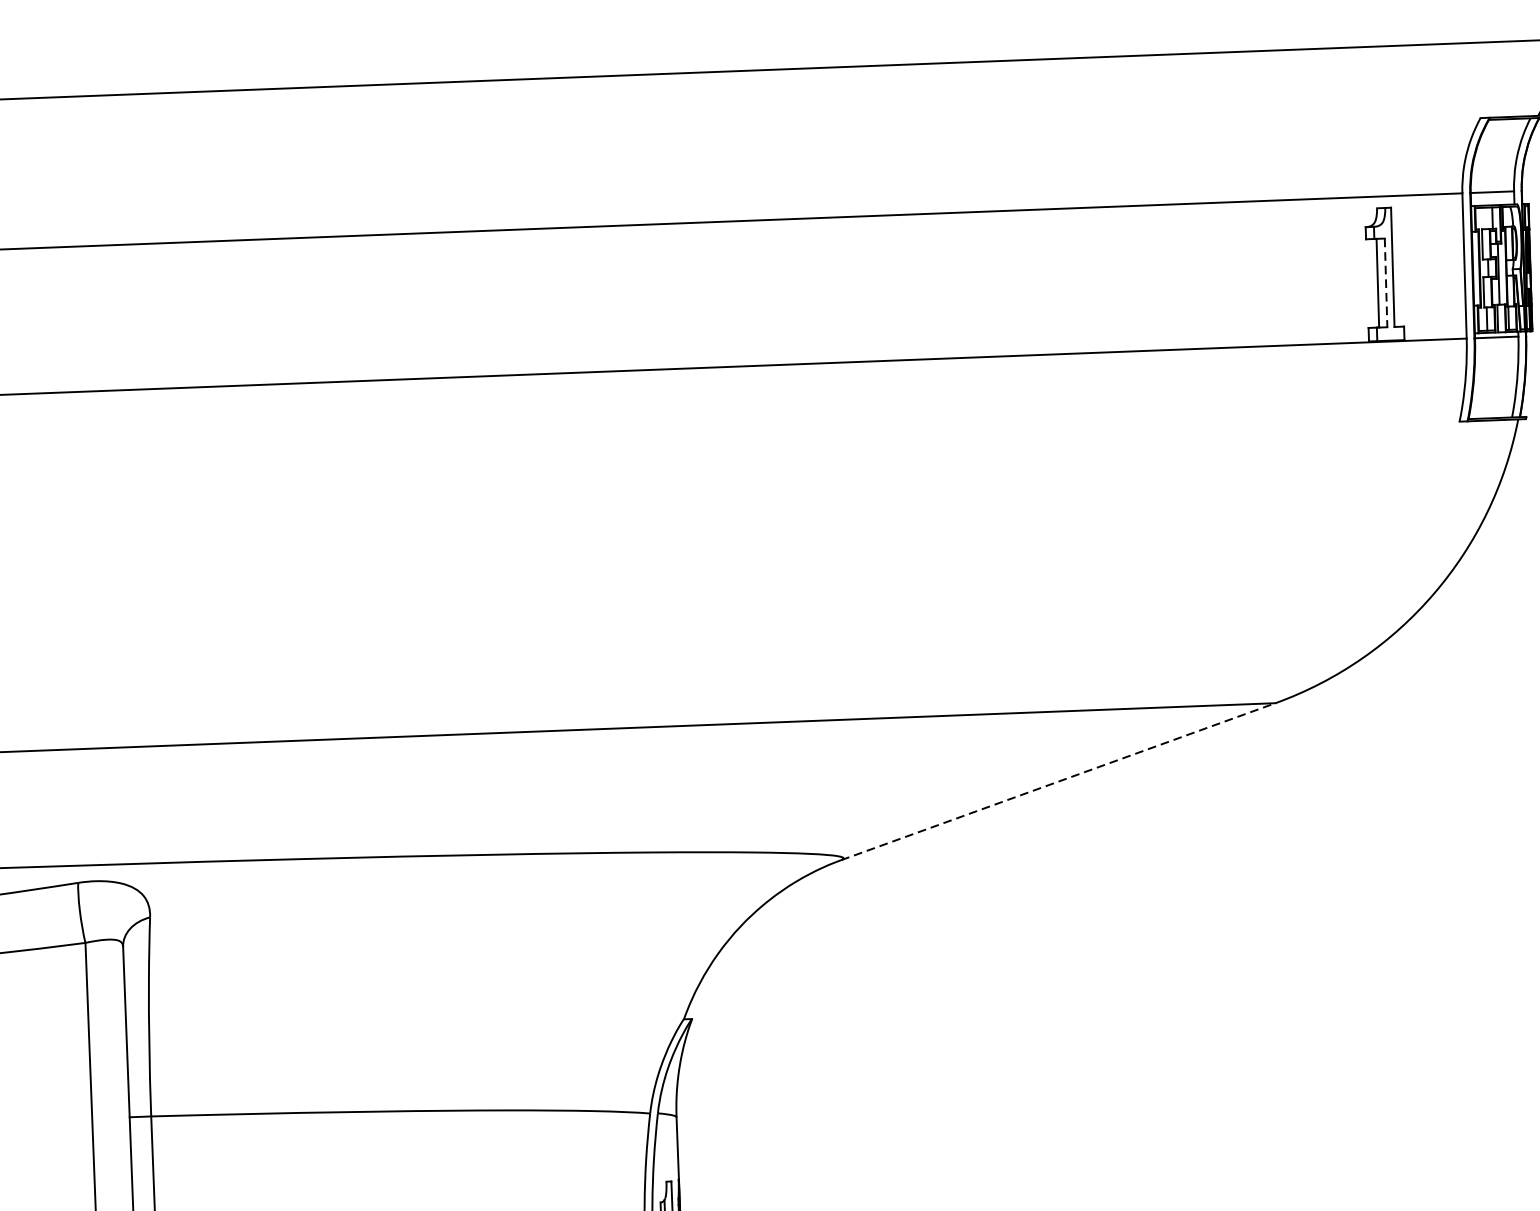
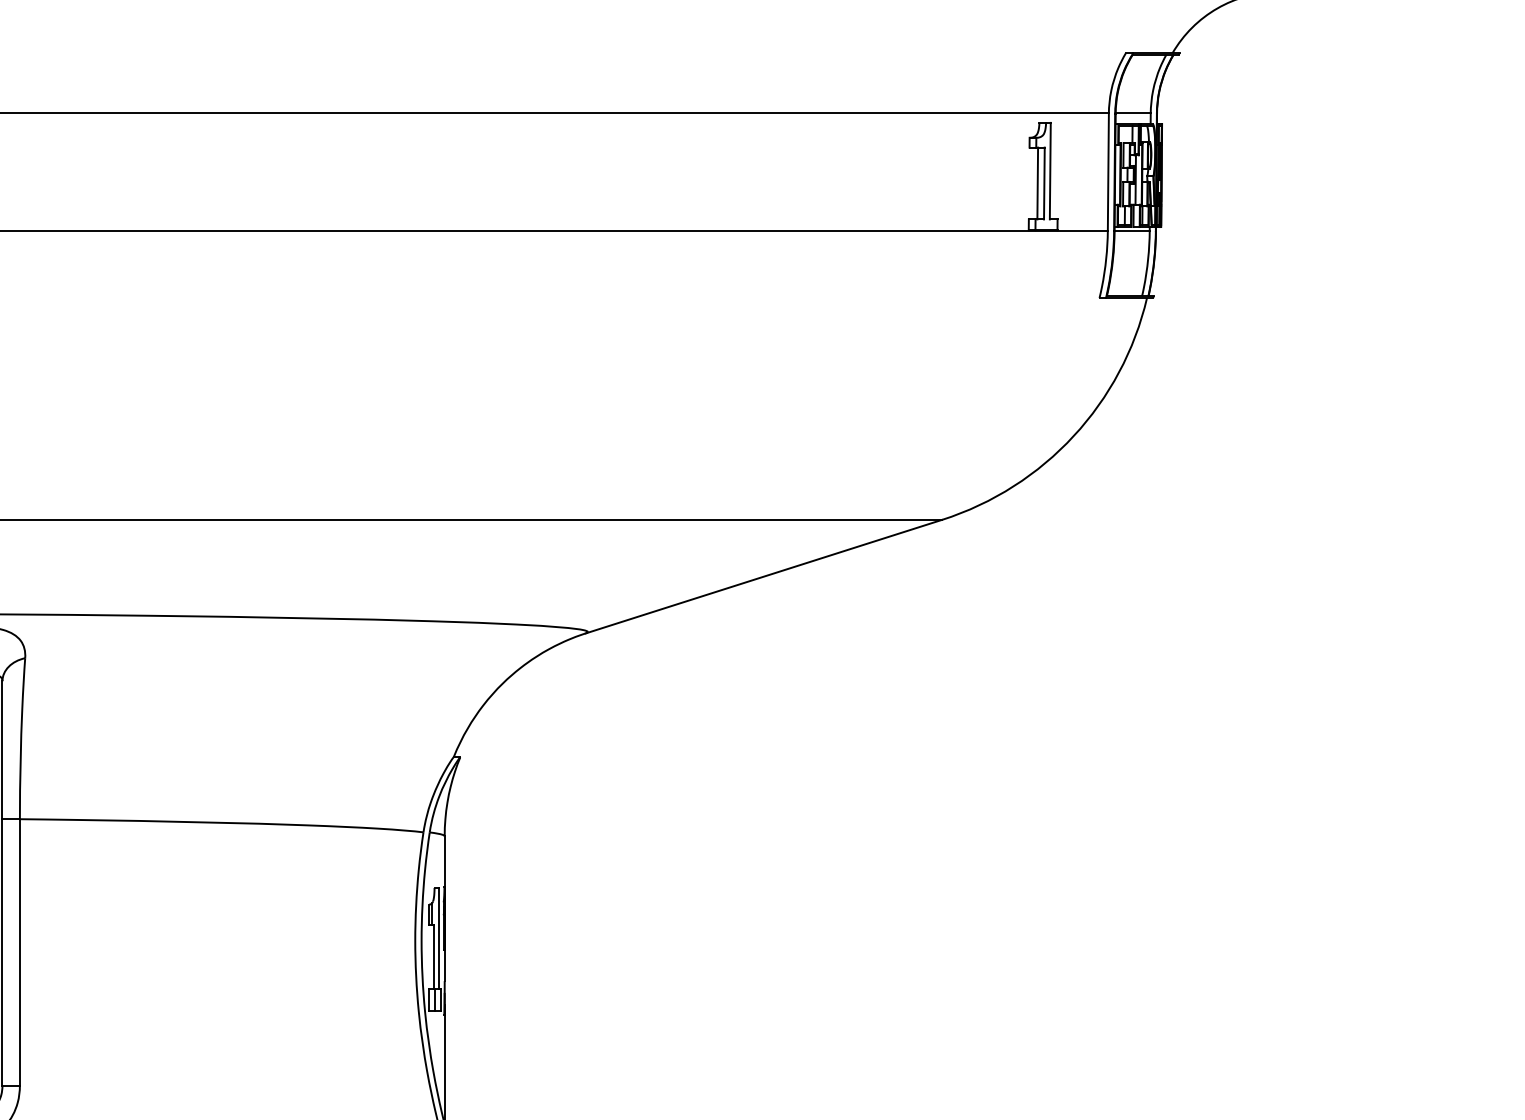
line: (1386, 282) -> (1044, 183), dashed -> solid
line: (1057, 781) -> (763, 576), dashed -> solid

